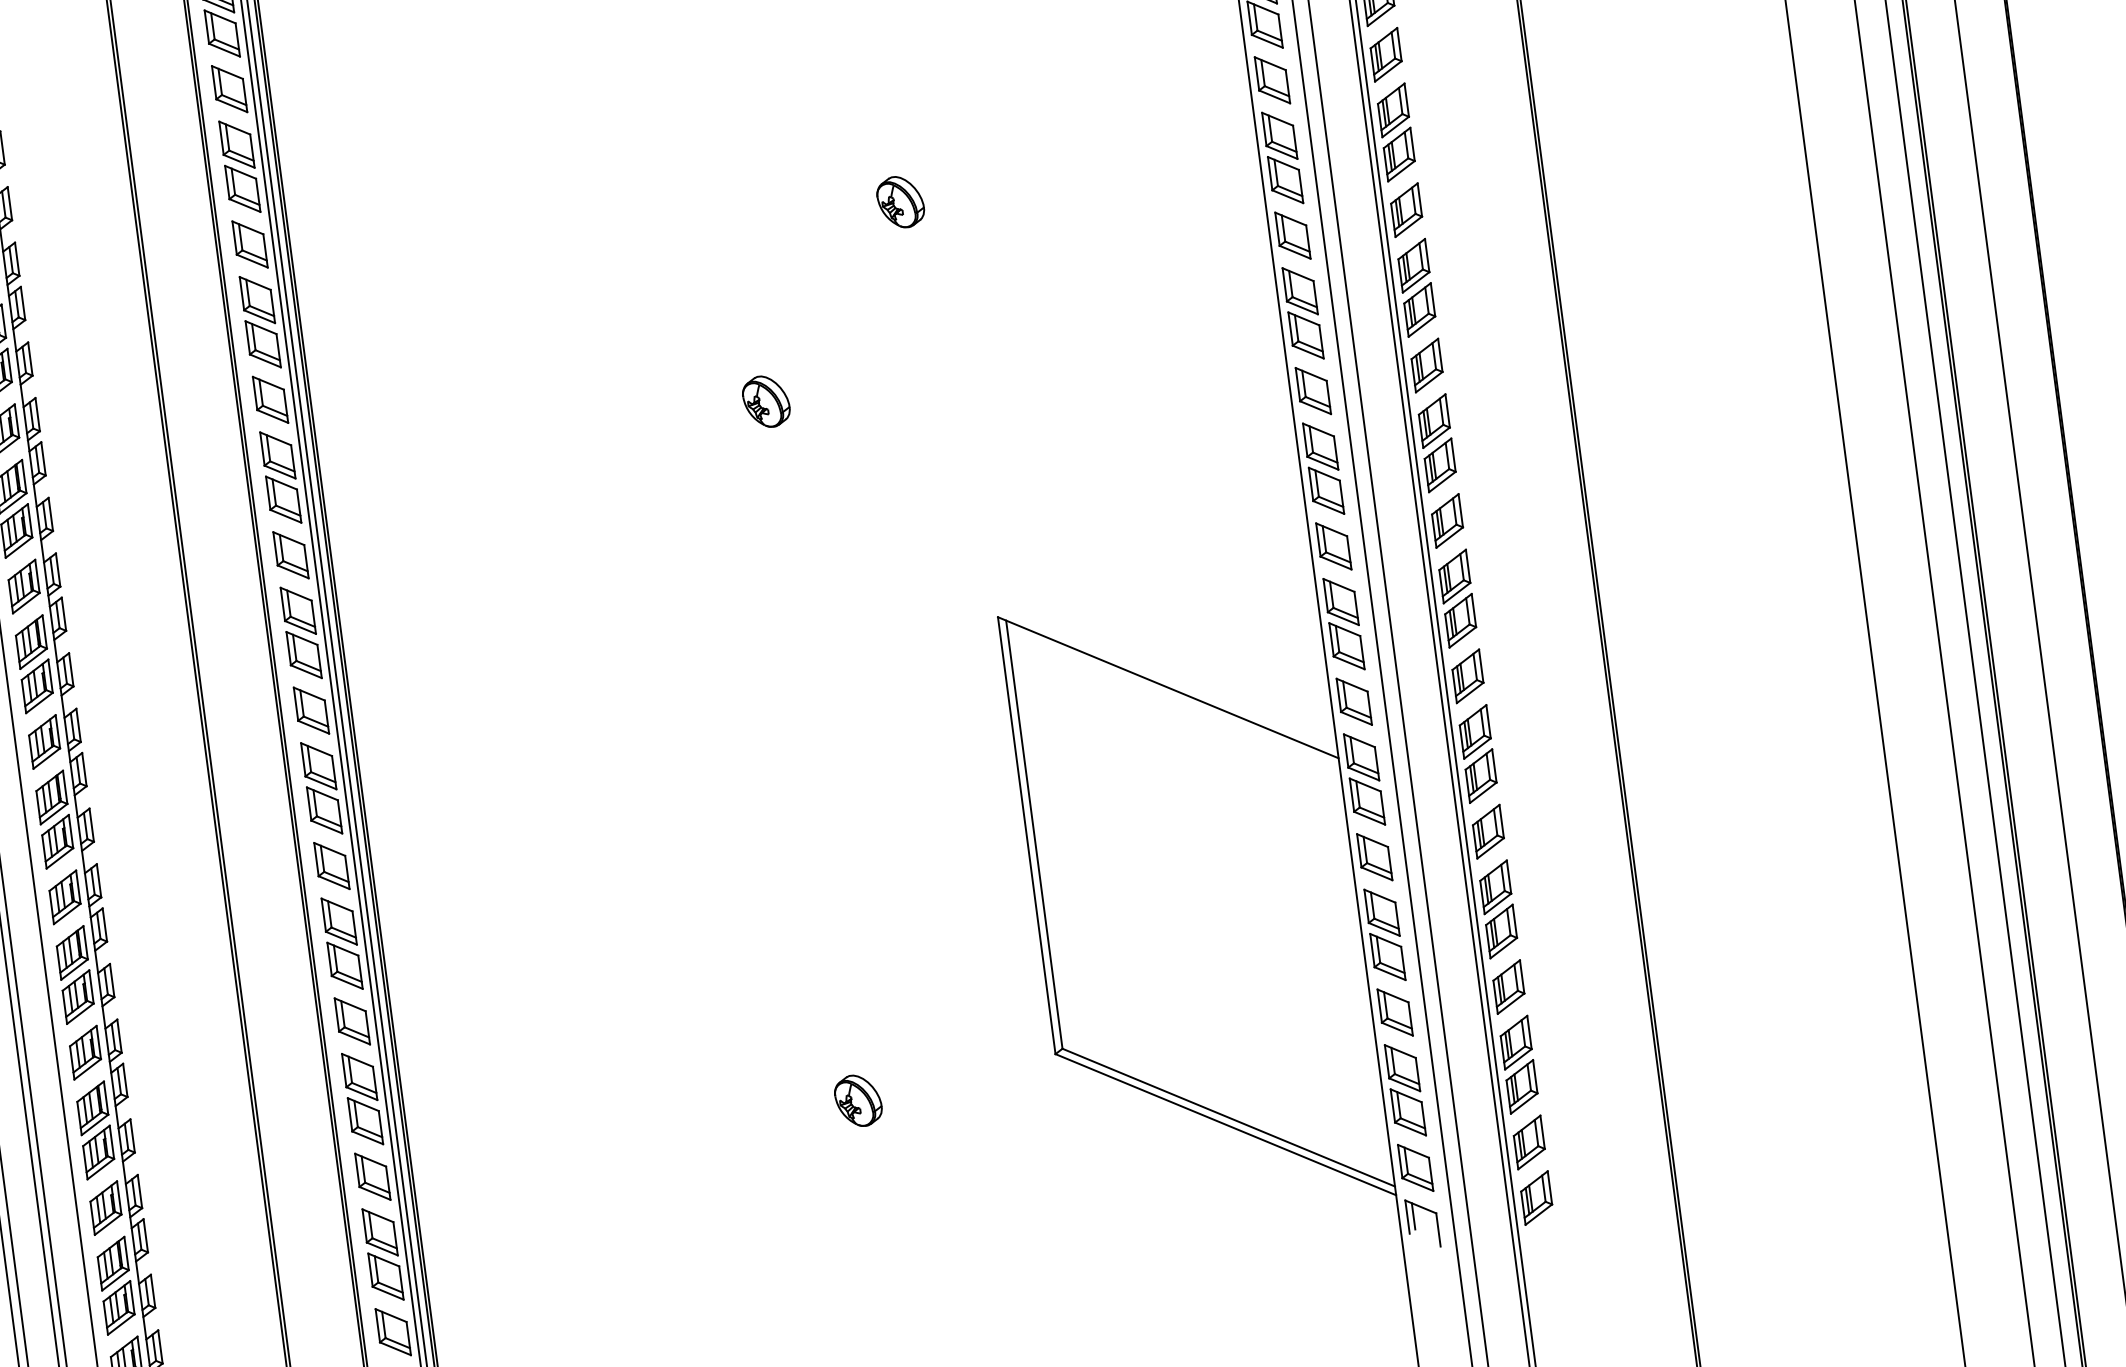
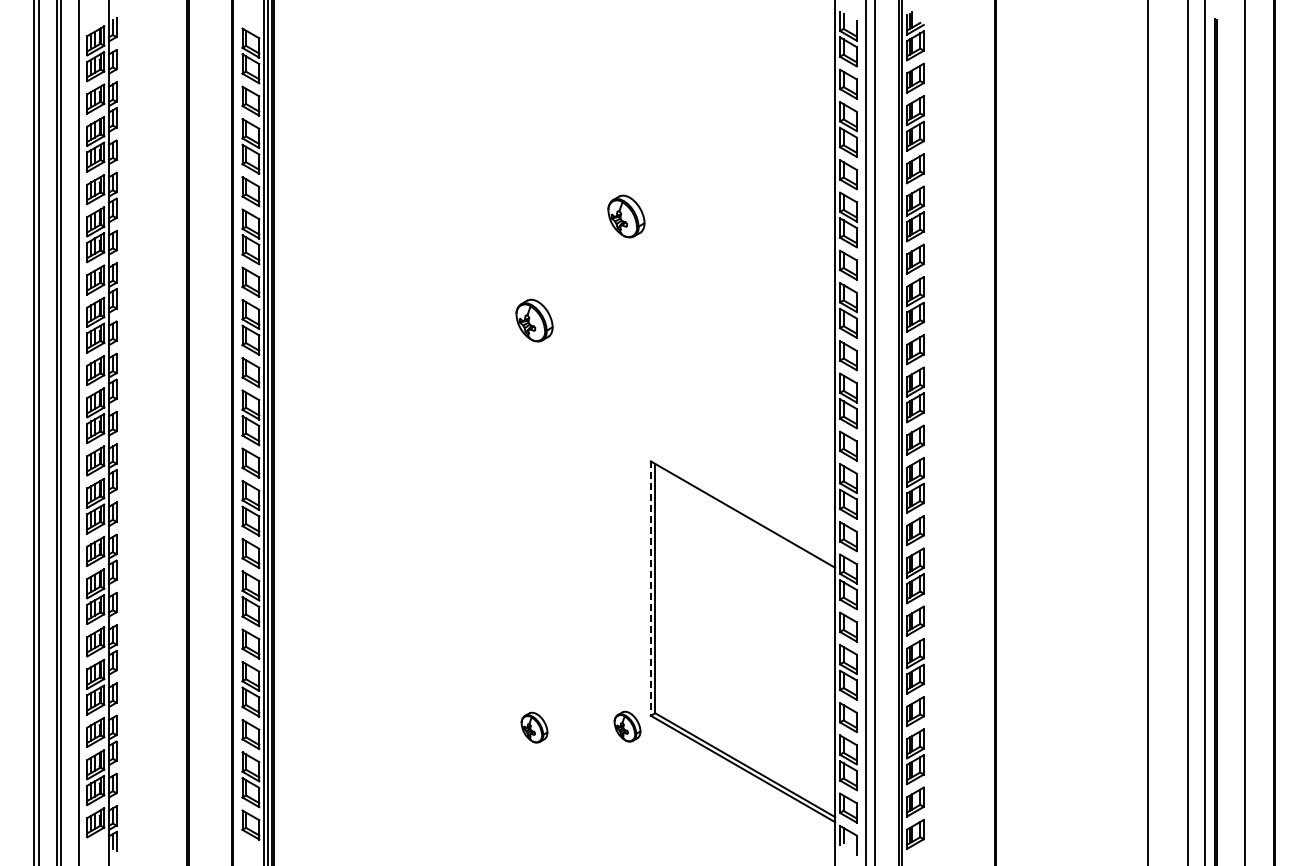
part: (900, 202) -> (626, 216), size x1.4
part: (766, 401) -> (534, 320), size x1.4
line: (1026, 837) -> (650, 589), solid -> dashed
part: (1017, 1077) -> (627, 726), added

